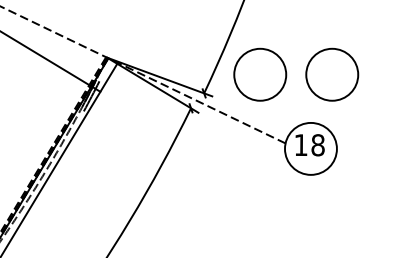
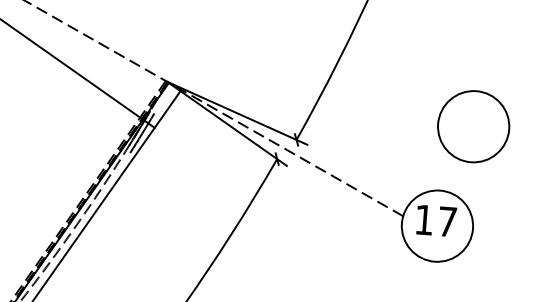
circle: (260, 74) -> (375, 119), removed
text: (317, 145) -> (446, 222), 18 -> 17

